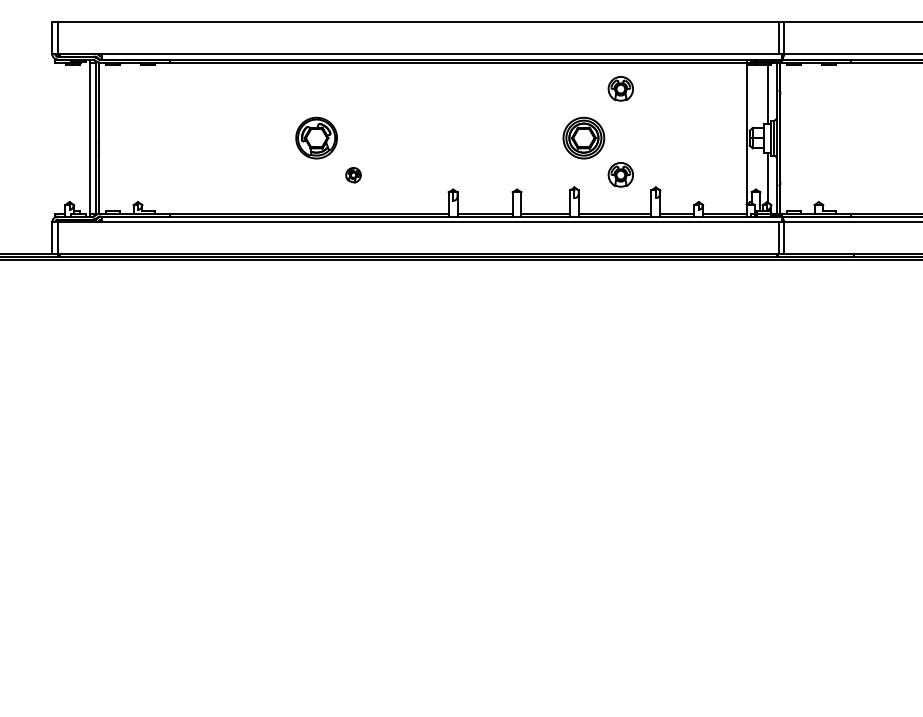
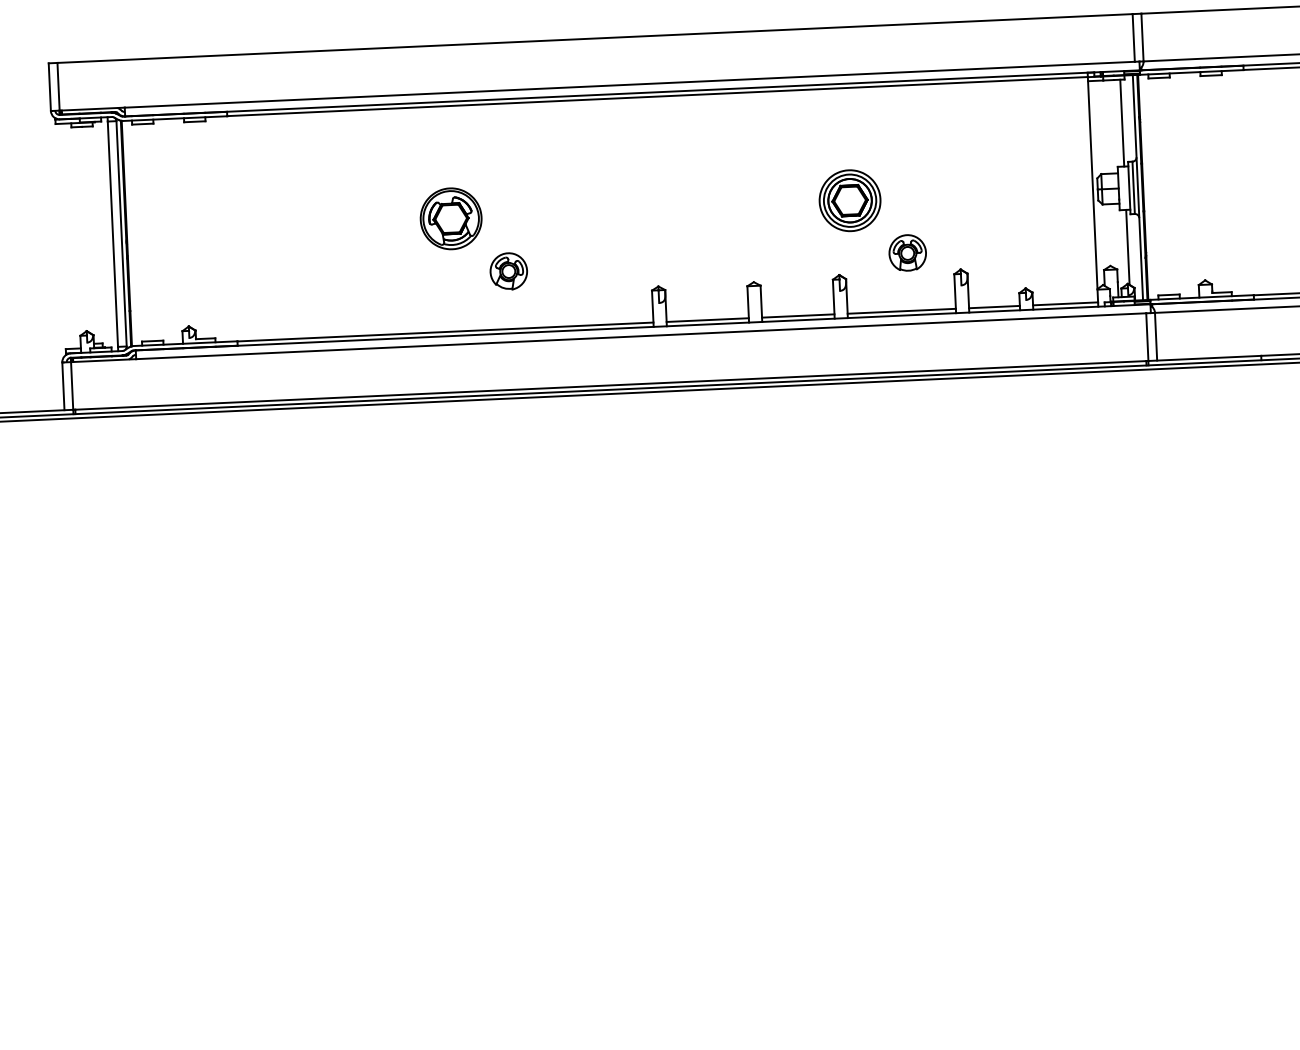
part: (620, 88) -> (901, 124), removed
part: (353, 175) -> (508, 272), size x1.67

